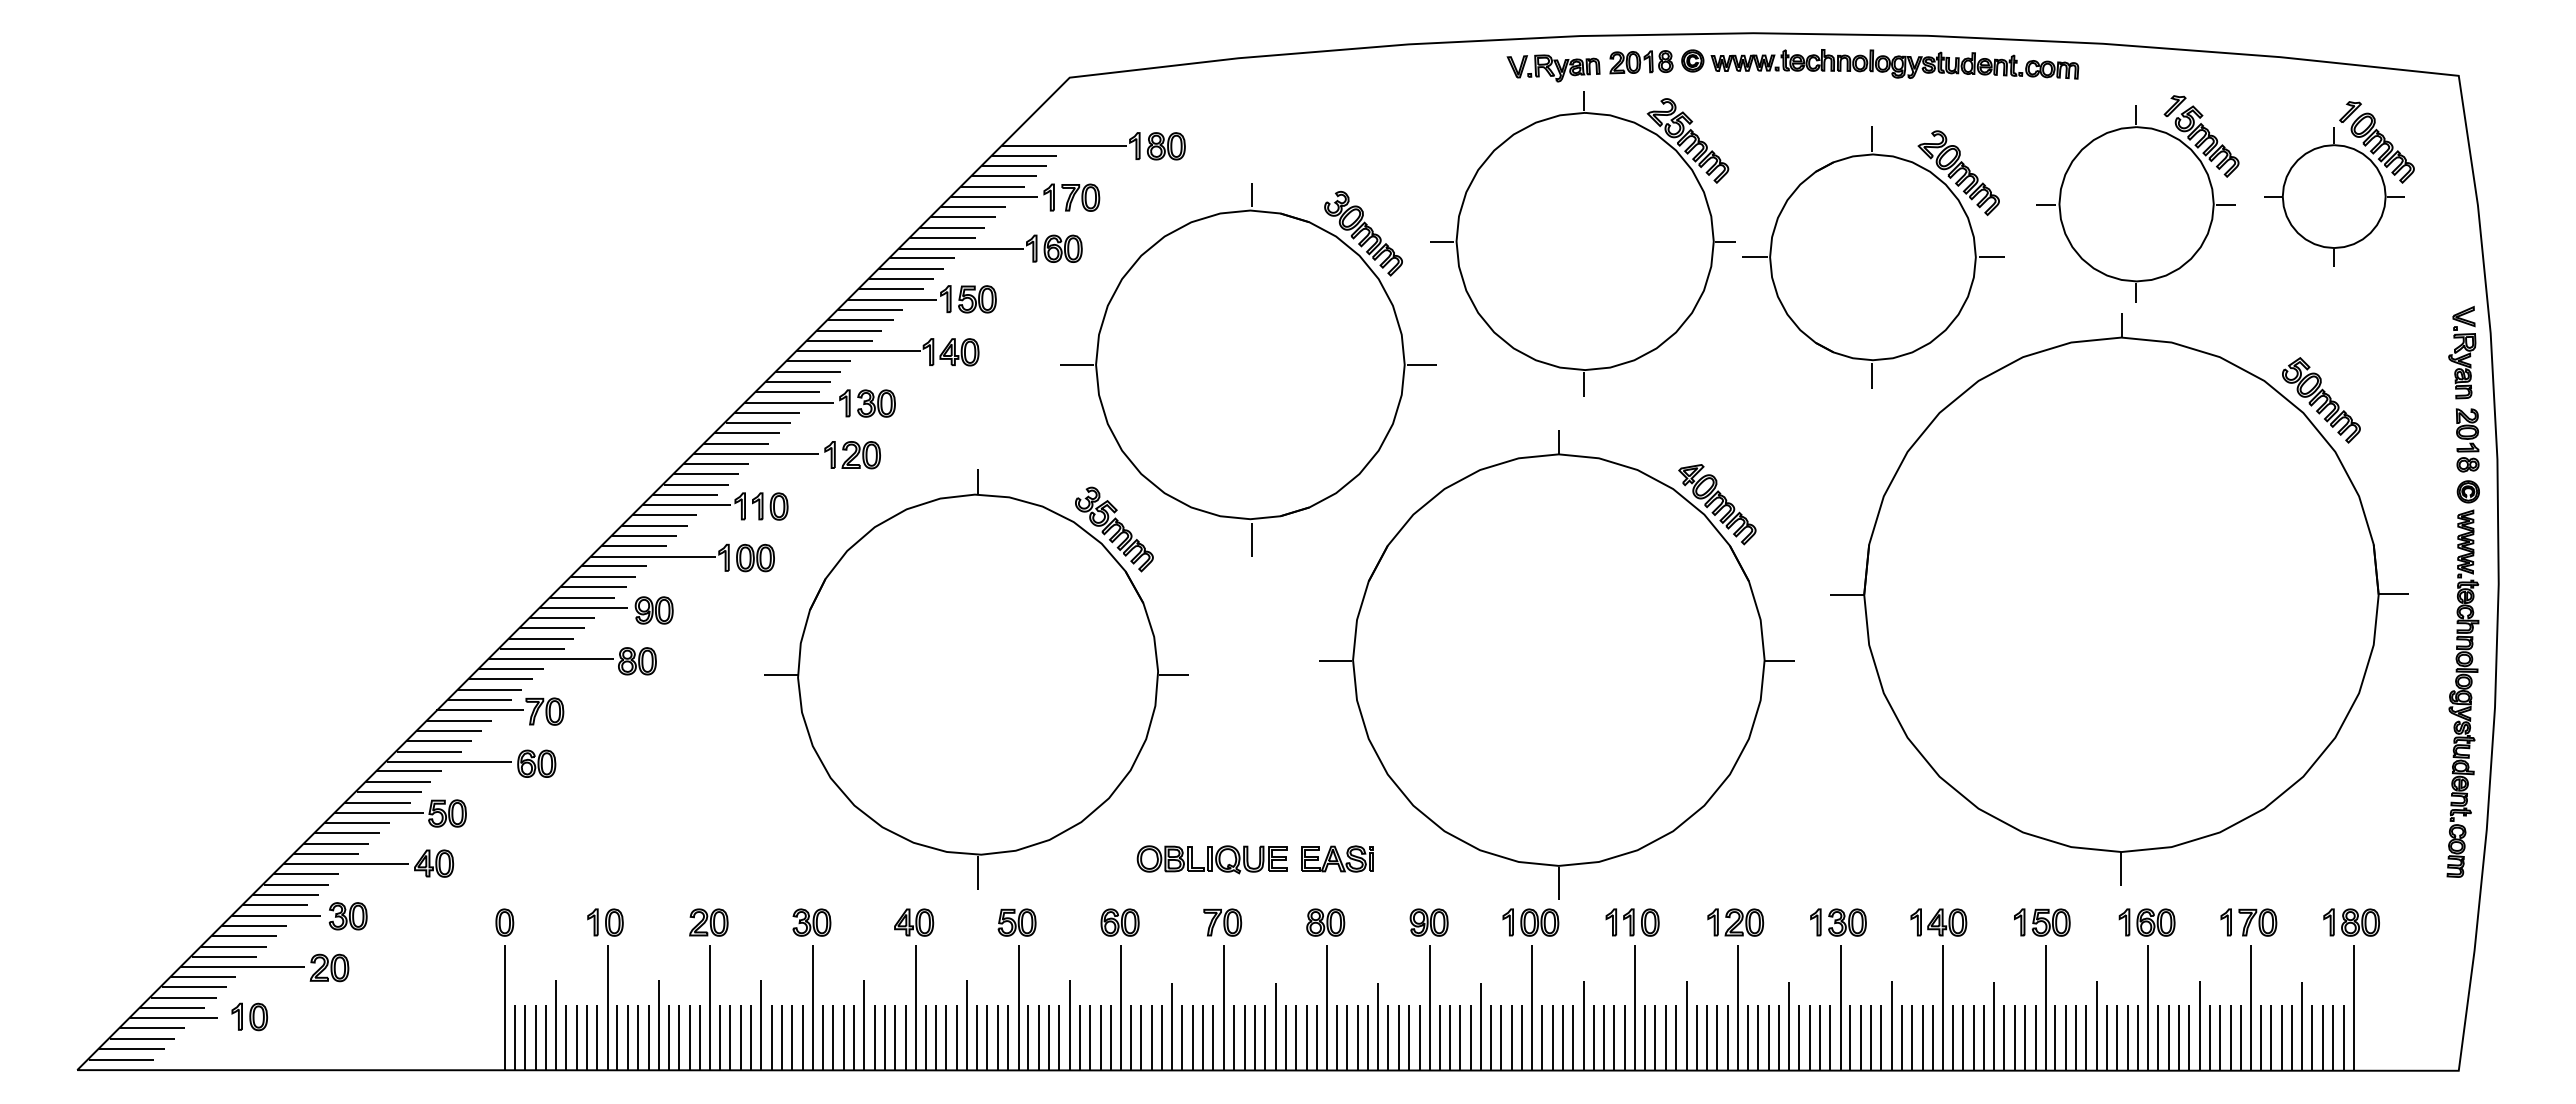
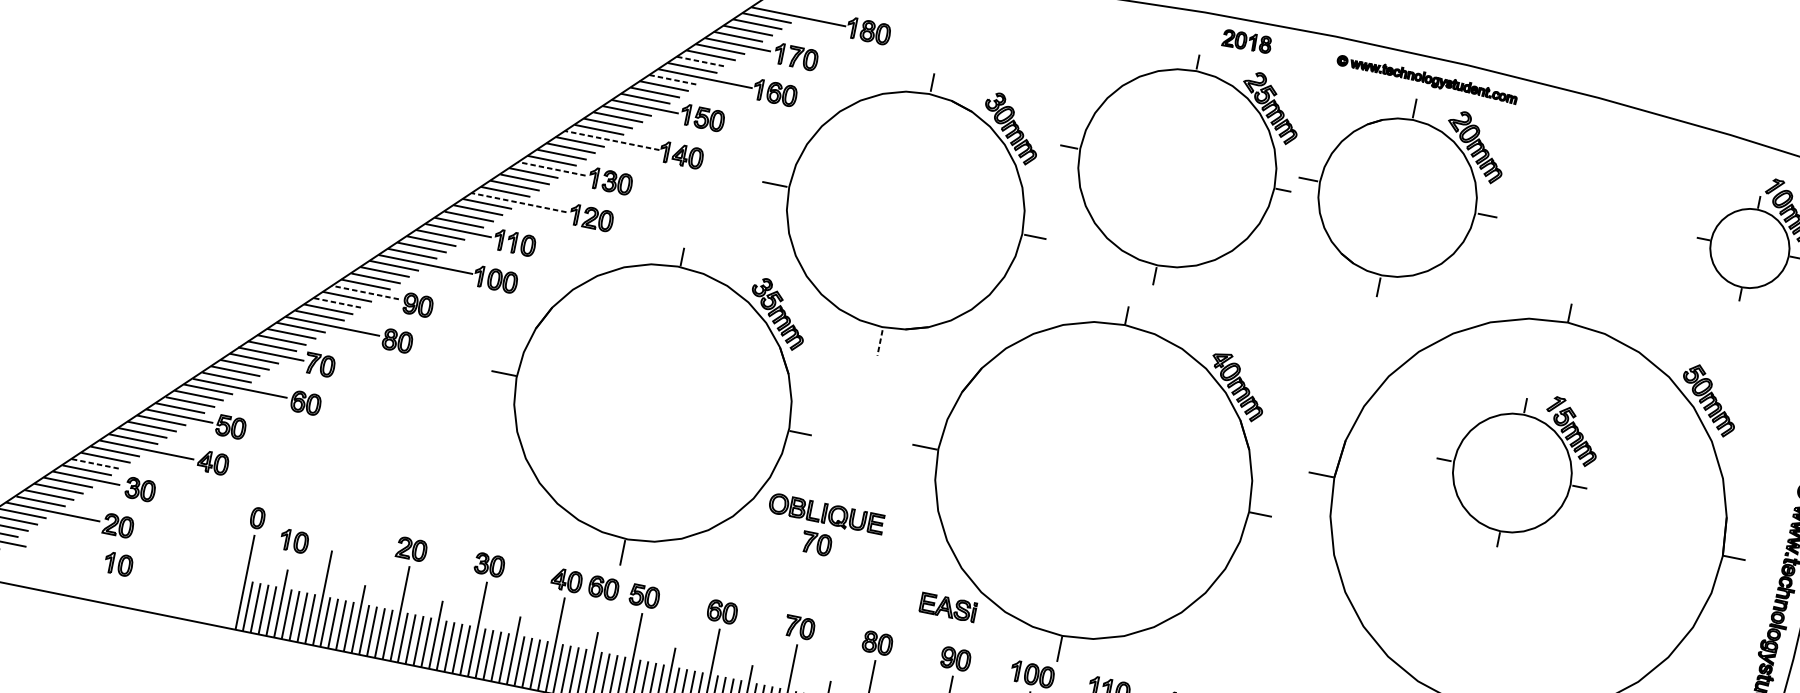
part: (1880, 64) -> (1427, 79), size x0.6
part: (1553, 68) -> (1179, 32), removed
part: (2137, 198) -> (1513, 468), moved
line: (952, 227) -> (701, 61), solid -> dashed
part: (1873, 257) -> (1398, 197), moved
line: (922, 258) -> (674, 80), solid -> dashed
line: (858, 351) -> (611, 140), solid -> dashed
line: (789, 402) -> (551, 168), solid -> dashed
line: (756, 454) -> (519, 203), solid -> dashed
line: (1251, 540) -> (879, 343), solid -> dashed
line: (583, 607) -> (365, 292), solid -> dashed
line: (552, 628) -> (338, 303), solid -> dashed
part: (1222, 811) -> (816, 543), added
part: (1337, 858) -> (948, 607), moved
part: (1211, 859) -> (825, 513), moved
line: (285, 895) -> (96, 464), solid -> dashed
part: (605, 922) -> (294, 541), moved
part: (962, 922) -> (603, 587), added
part: (249, 1016) -> (118, 563), moved

